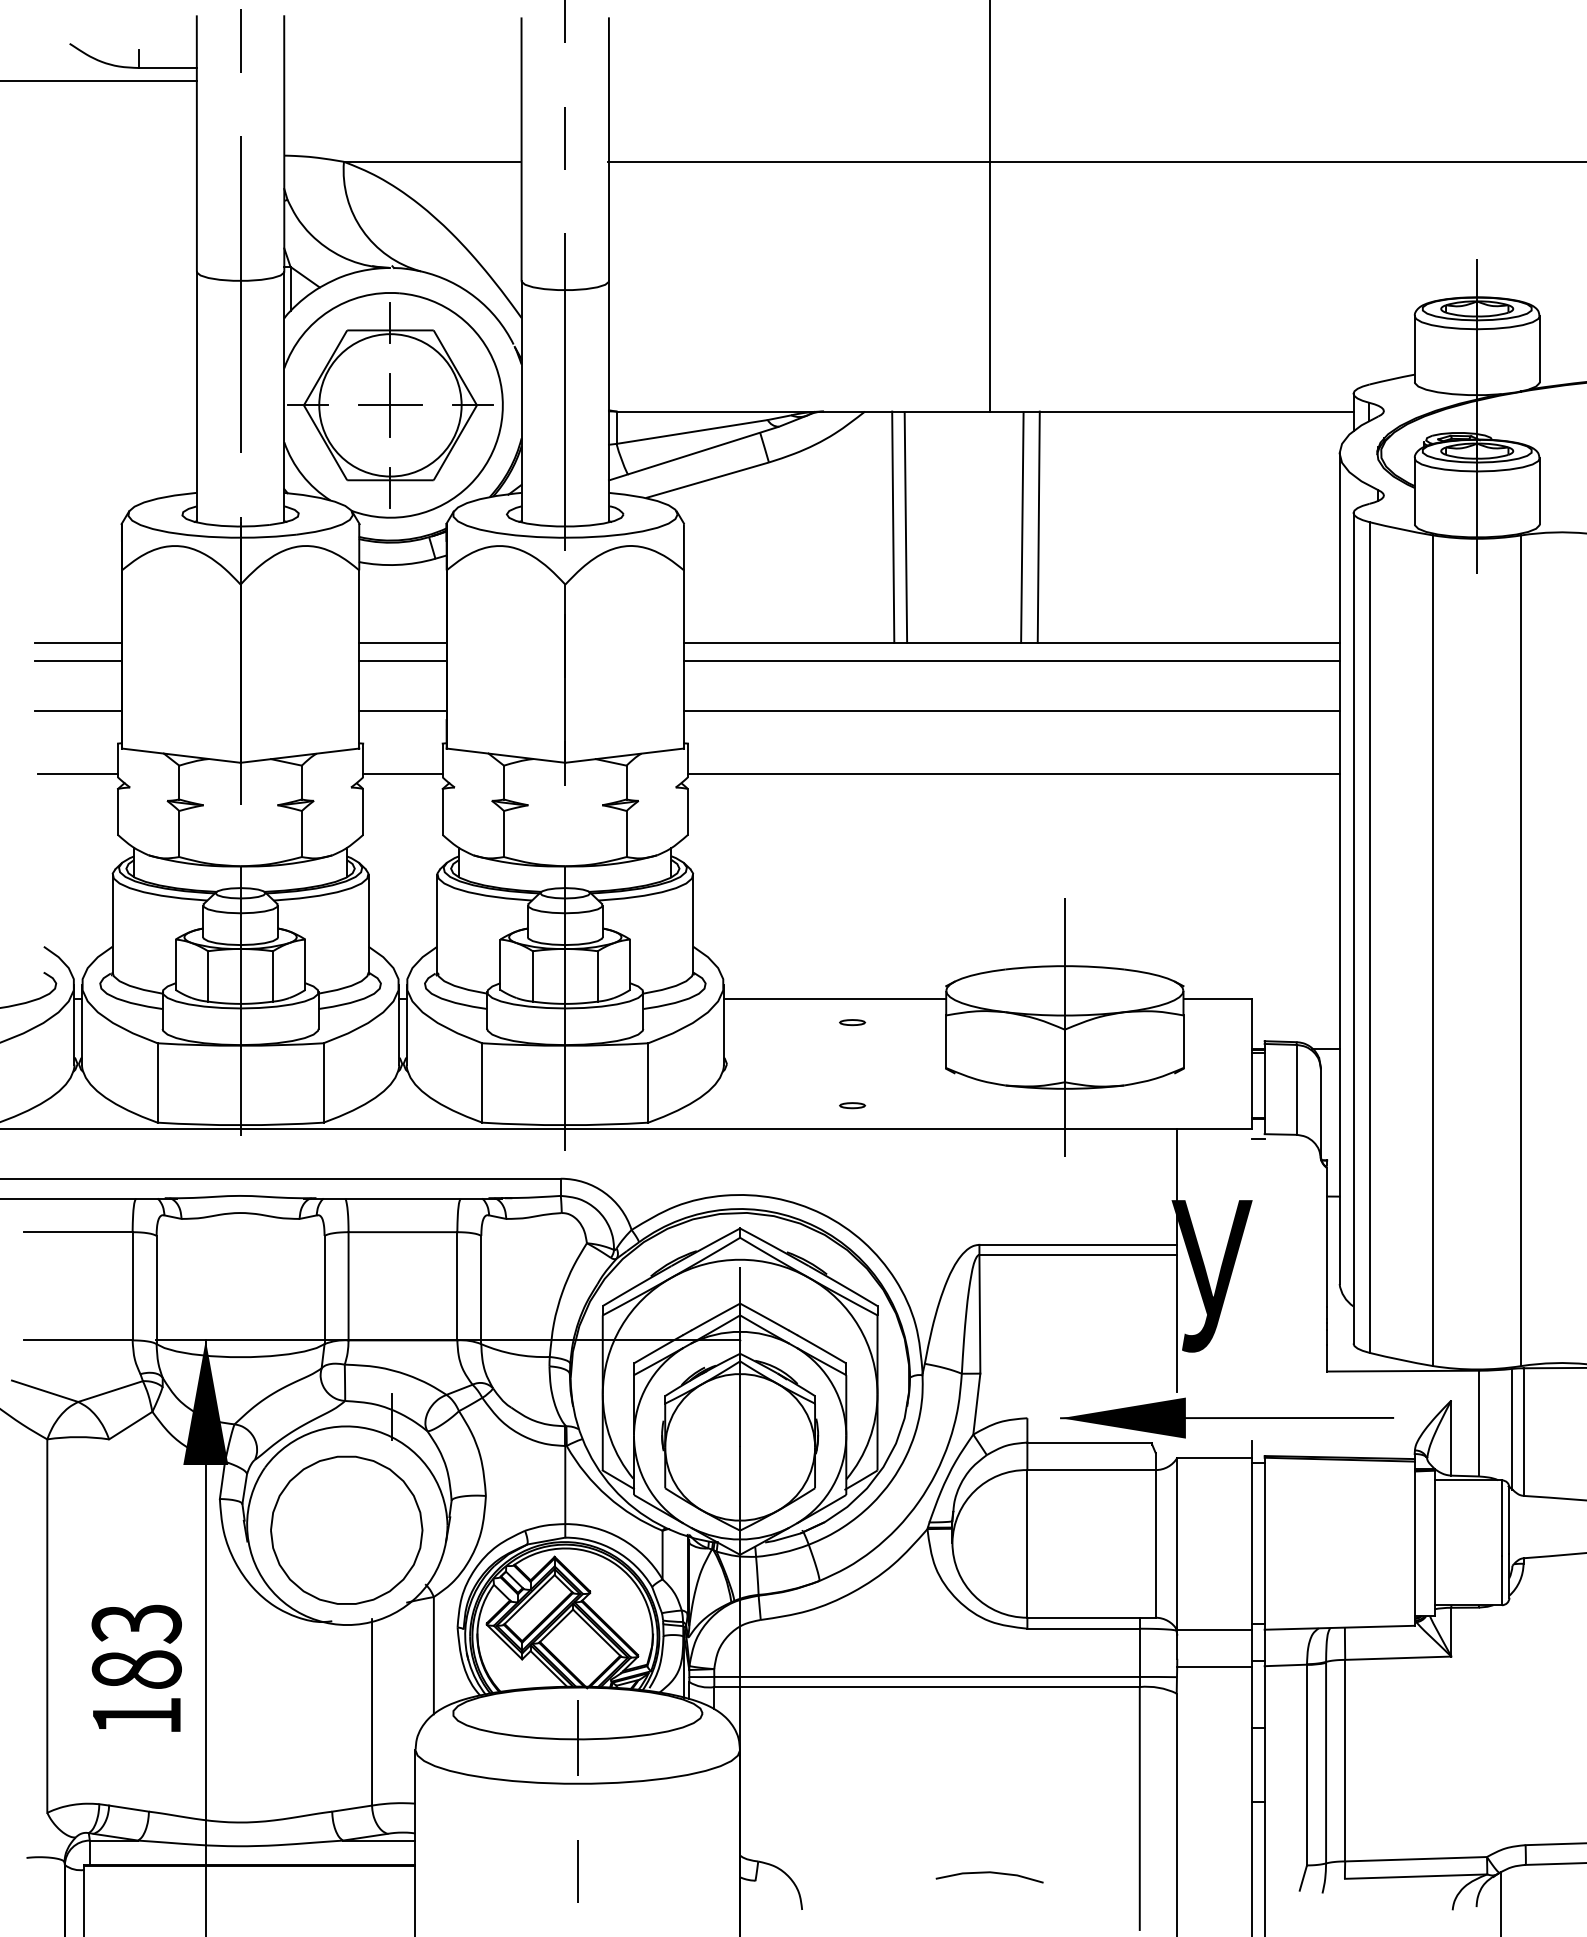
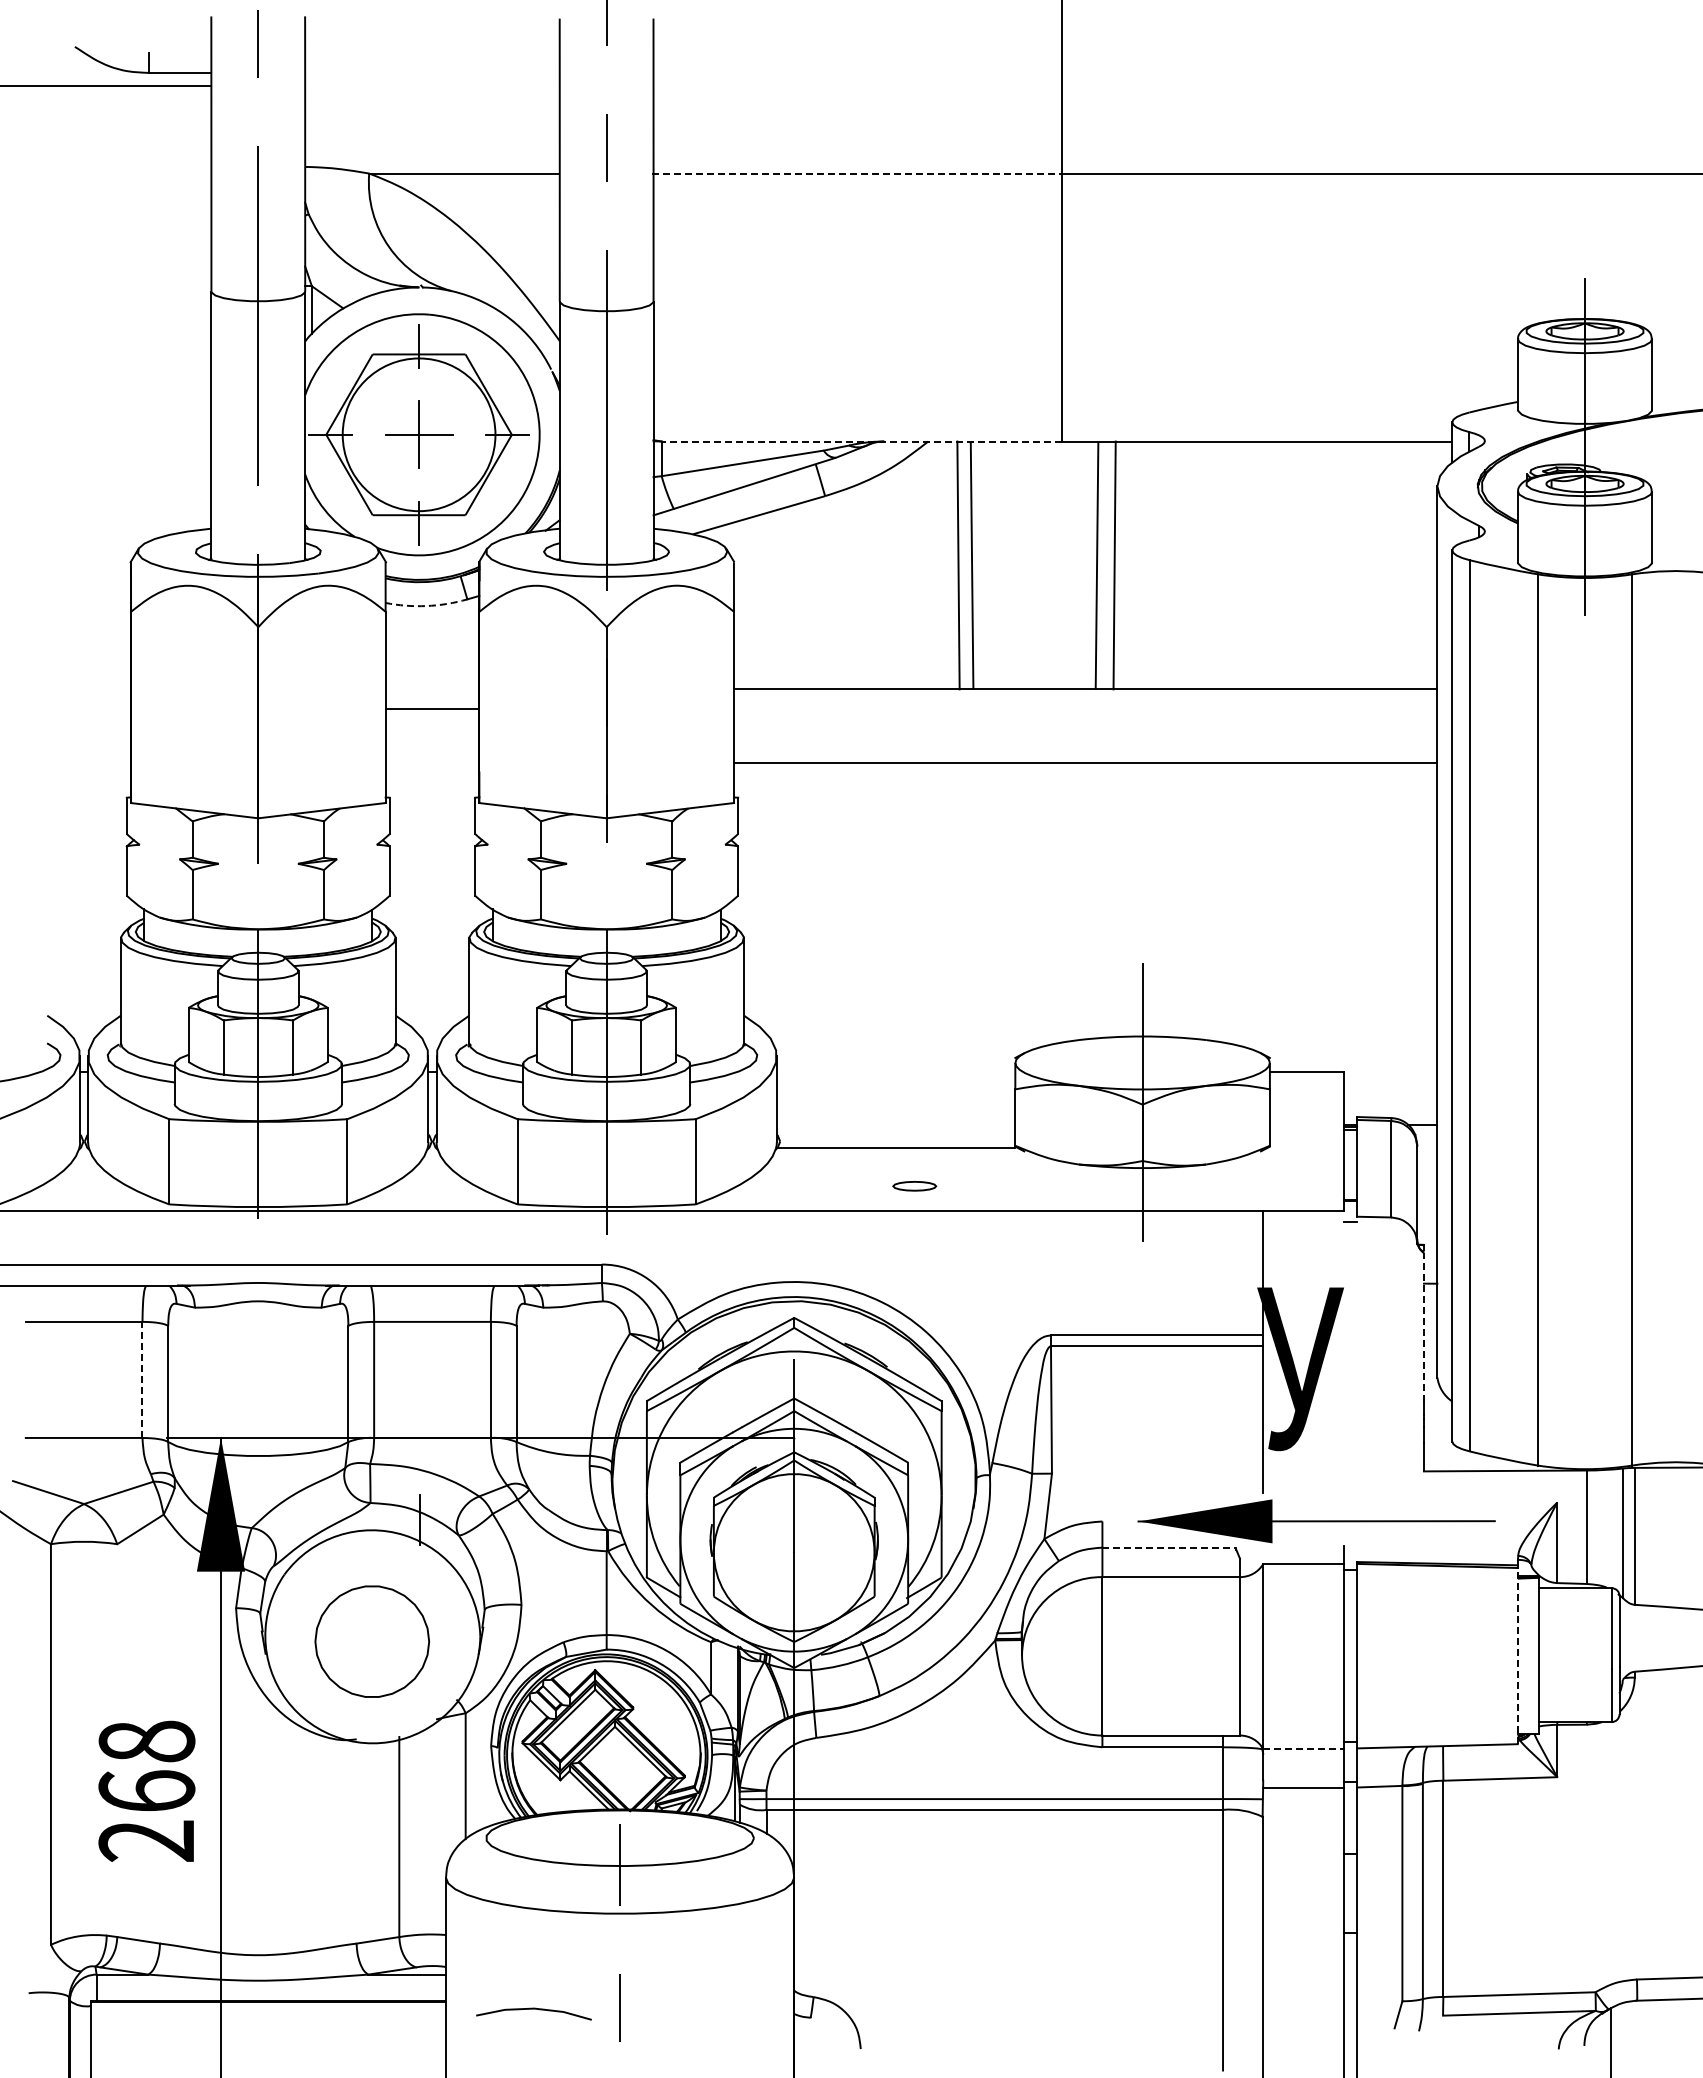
line: (799, 161) -> (857, 173), solid -> dashed
line: (802, 411) -> (861, 441), solid -> dashed
arc: (397, 565) -> (426, 606), solid -> dashed
line: (77, 642) -> (83, 689), removed
line: (402, 642) -> (432, 689), removed
line: (77, 661) -> (83, 709), removed
line: (1011, 661) -> (1085, 709), removed
line: (77, 711) -> (83, 763), removed
line: (402, 711) -> (432, 763), removed
line: (77, 774) -> (83, 830), removed
line: (402, 774) -> (432, 830), removed
line: (1013, 774) -> (1087, 830), removed
line: (834, 998) -> (895, 1147), moved
part: (852, 1022) -> (914, 1096), removed
part: (852, 1105) -> (914, 1185), size x1.6
line: (1326, 1237) -> (1423, 1327), solid -> dashed
line: (132, 1285) -> (142, 1379), solid -> dashed
line: (1089, 1442) -> (1169, 1547), solid -> dashed
part: (347, 1530) -> (372, 1641), size x0.7
line: (1414, 1543) -> (1517, 1655), solid -> dashed
line: (1214, 1629) -> (1303, 1748), solid -> dashed
text: (136, 1668) -> (146, 1790), 183 -> 268
line: (989, 1873) -> (533, 2009), moved

